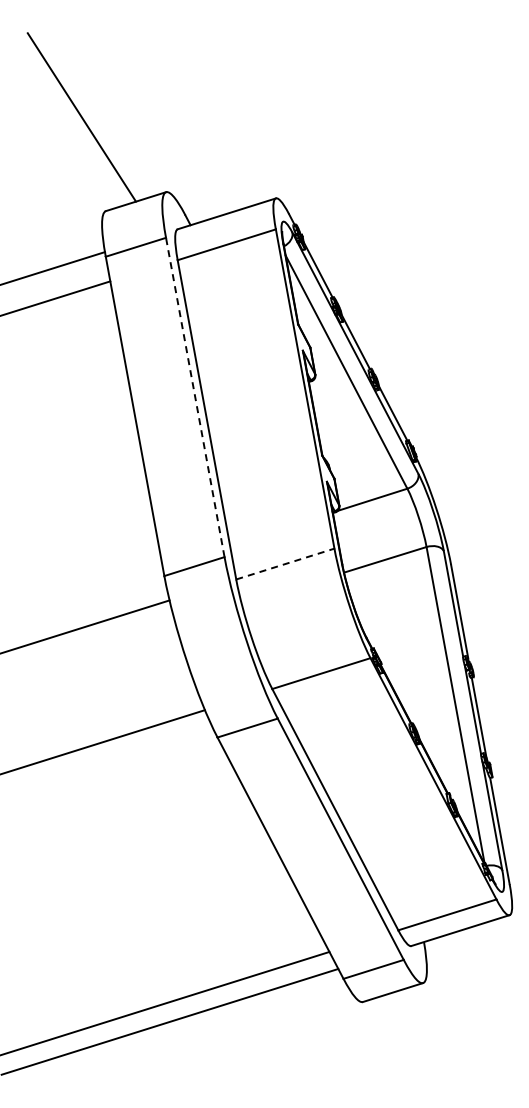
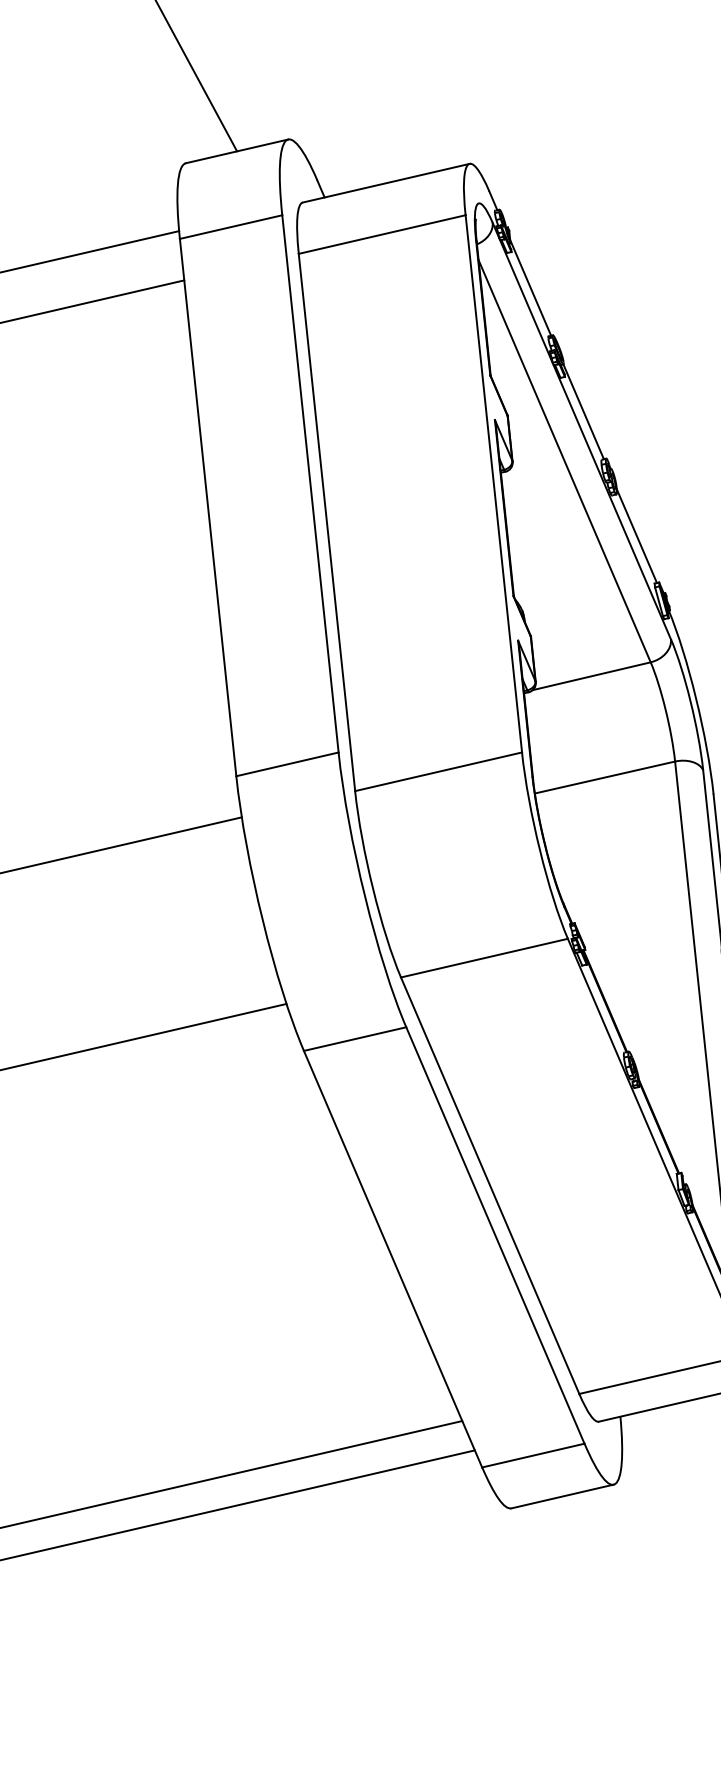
line: (195, 397) -> (310, 483), dashed -> solid
line: (285, 563) -> (438, 770), dashed -> solid

